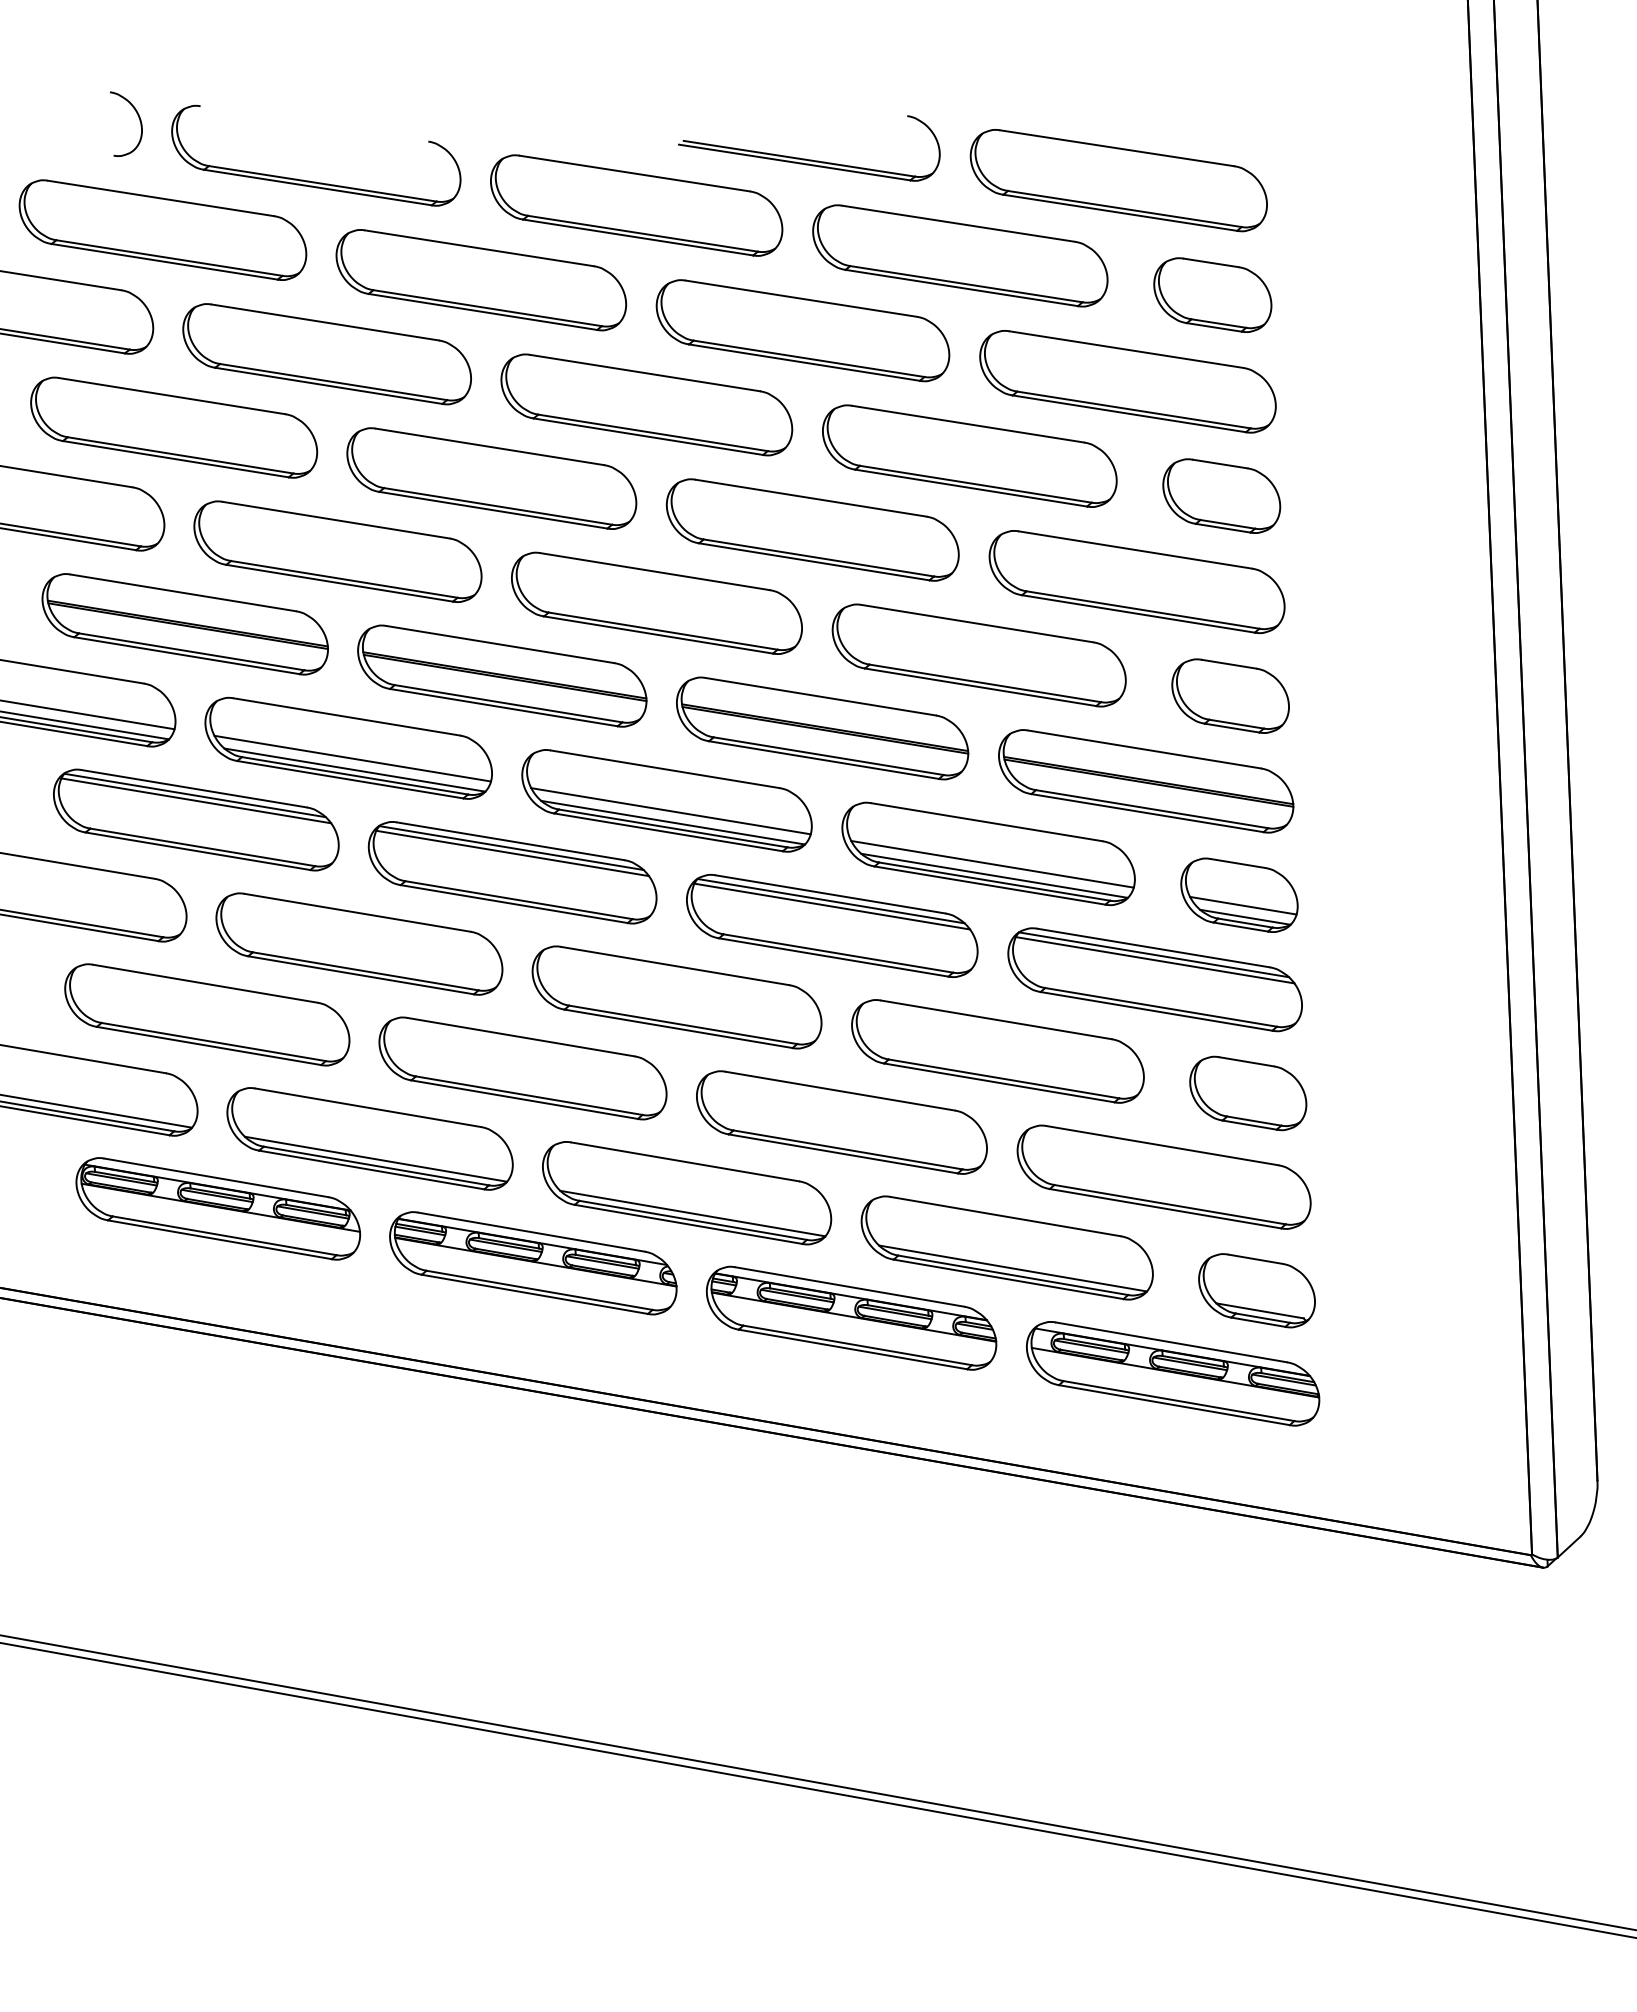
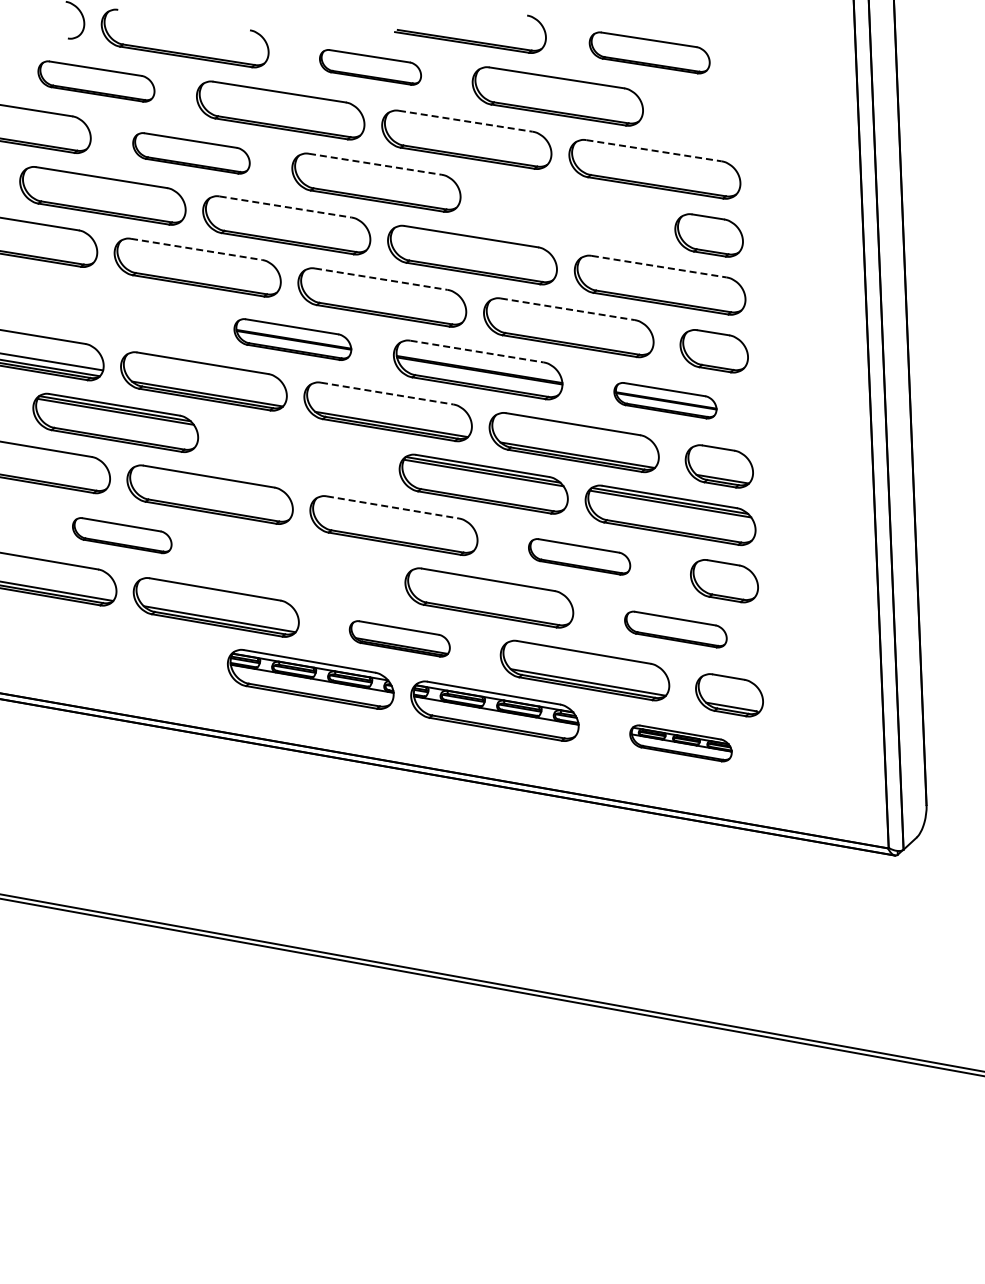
part: (1118, 179) -> (649, 52), size x0.7
part: (636, 205) -> (370, 67), size x0.6
part: (163, 229) -> (96, 81), size x0.7
part: (1212, 293) -> (703, 118), removed
line: (800, 299) -> (465, 121), solid -> dashed
line: (1127, 349) -> (654, 150), solid -> dashed
part: (327, 354) -> (191, 153), size x0.7
line: (645, 373) -> (375, 164), solid -> dashed
line: (489, 447) -> (285, 207), solid -> dashed
part: (970, 456) -> (563, 212), removed
line: (337, 520) -> (197, 249), solid -> dashed
line: (1135, 549) -> (659, 266), solid -> dashed
line: (655, 572) -> (381, 279), solid -> dashed
part: (183, 624) -> (108, 309), removed
line: (976, 624) -> (567, 309), solid -> dashed
part: (501, 675) -> (292, 339), size x0.7
line: (821, 696) -> (477, 351), solid -> dashed
line: (353, 758) -> (206, 387), removed
line: (665, 769) -> (387, 393), solid -> dashed
part: (1146, 781) -> (665, 400), size x0.6
line: (671, 810) -> (390, 417), removed
line: (992, 864) -> (576, 448), removed
part: (512, 872) -> (298, 453), removed
line: (1243, 905) -> (721, 472), removed
line: (674, 966) -> (392, 507), solid -> dashed
part: (207, 1014) -> (122, 535), size x0.6
part: (997, 1050) -> (579, 556), size x0.6
part: (522, 1068) -> (304, 566), removed
part: (1163, 1176) -> (675, 629), size x0.6
part: (686, 1192) -> (399, 638), size x0.6
part: (218, 1208) -> (128, 647), removed
part: (1172, 1373) -> (680, 743), size x0.6

